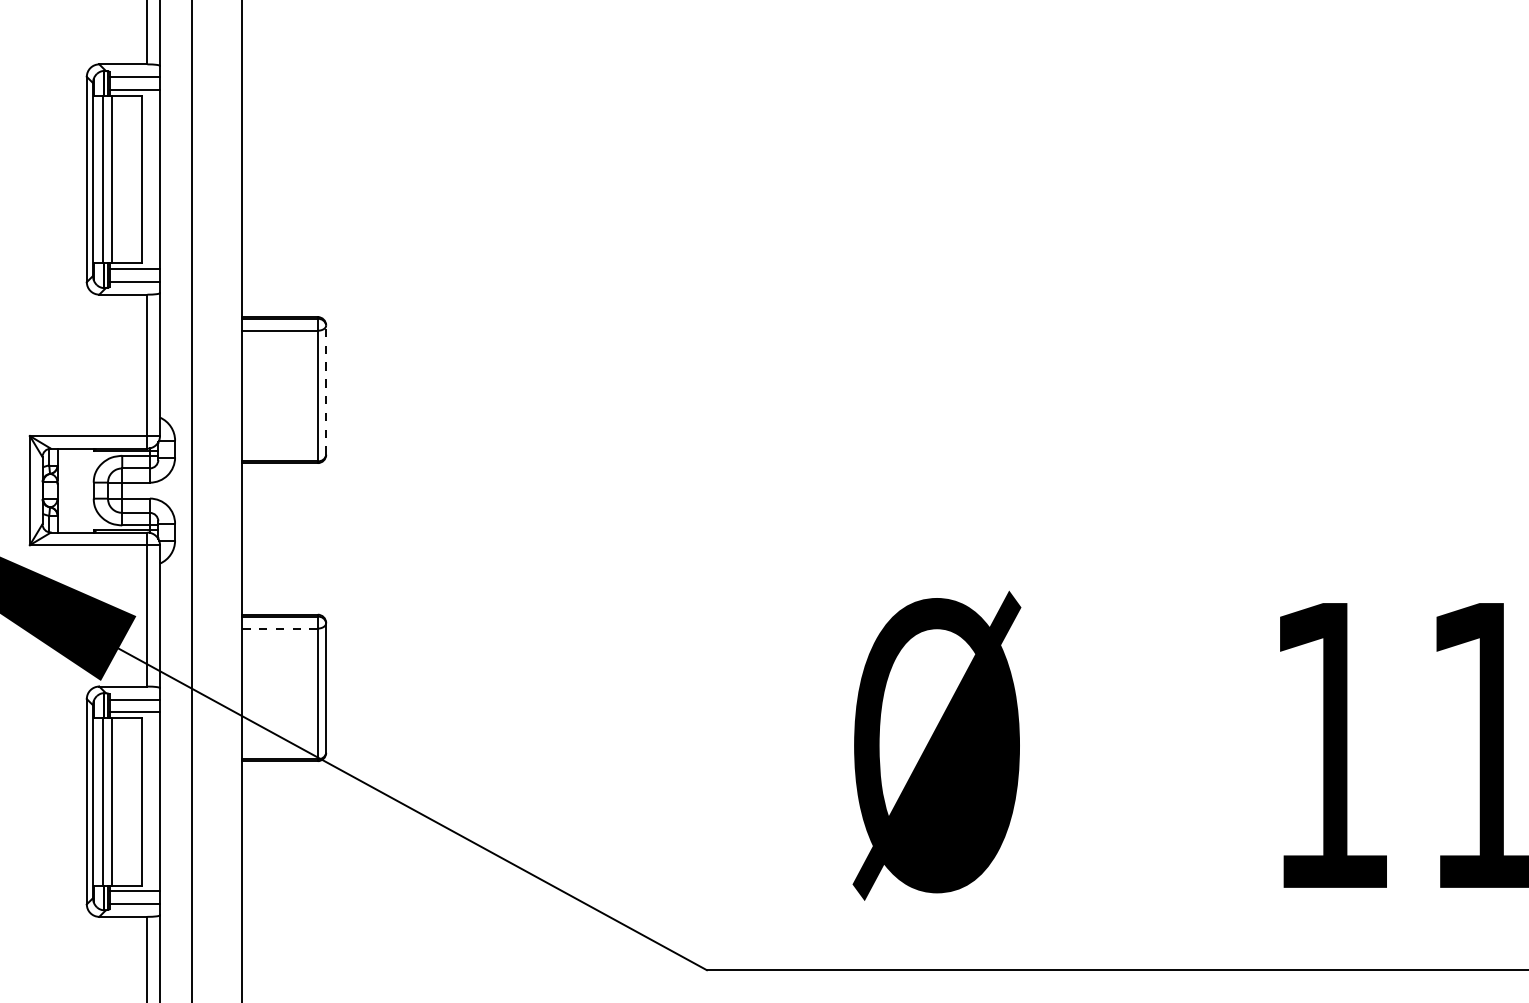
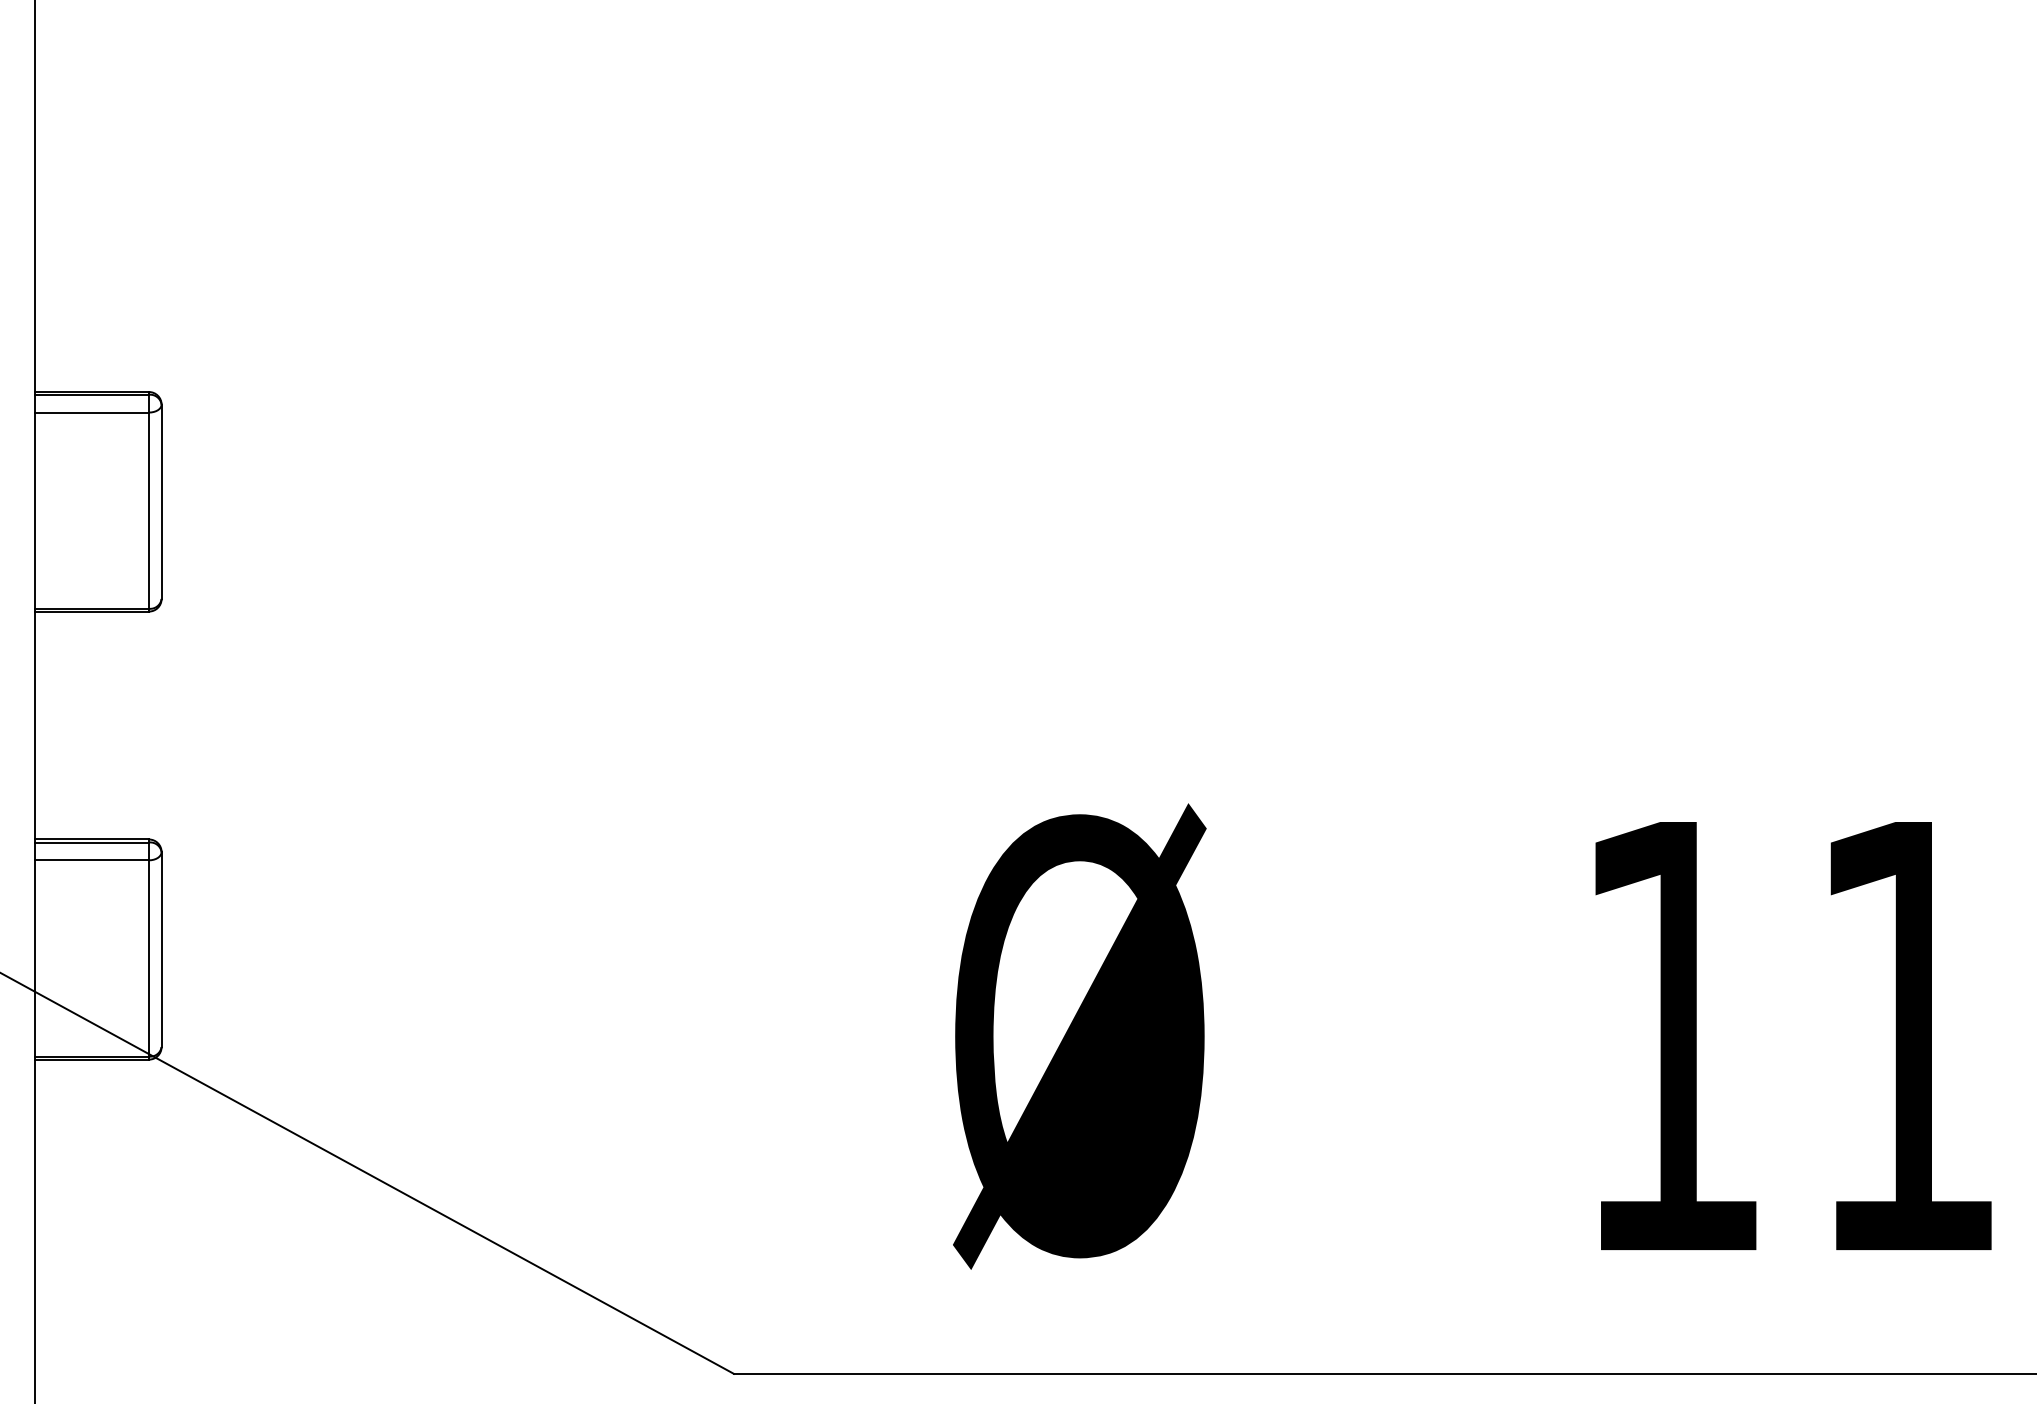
line: (326, 390) -> (162, 502), dashed -> solid
line: (280, 628) -> (92, 860), dashed -> solid

